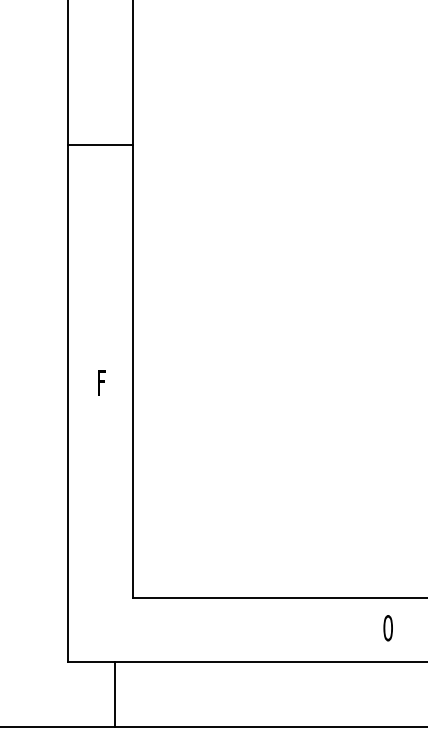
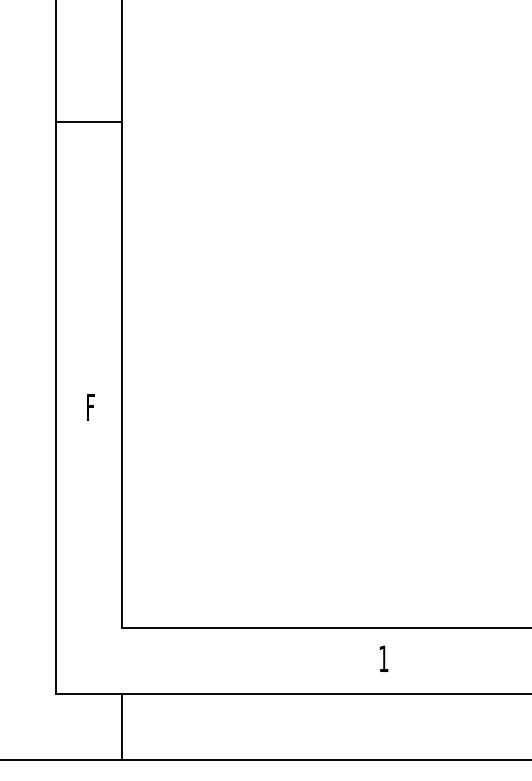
line: (100, 144) -> (89, 121), moved
text: (387, 627) -> (383, 658), 0 -> 1
line: (115, 694) -> (122, 726), moved

